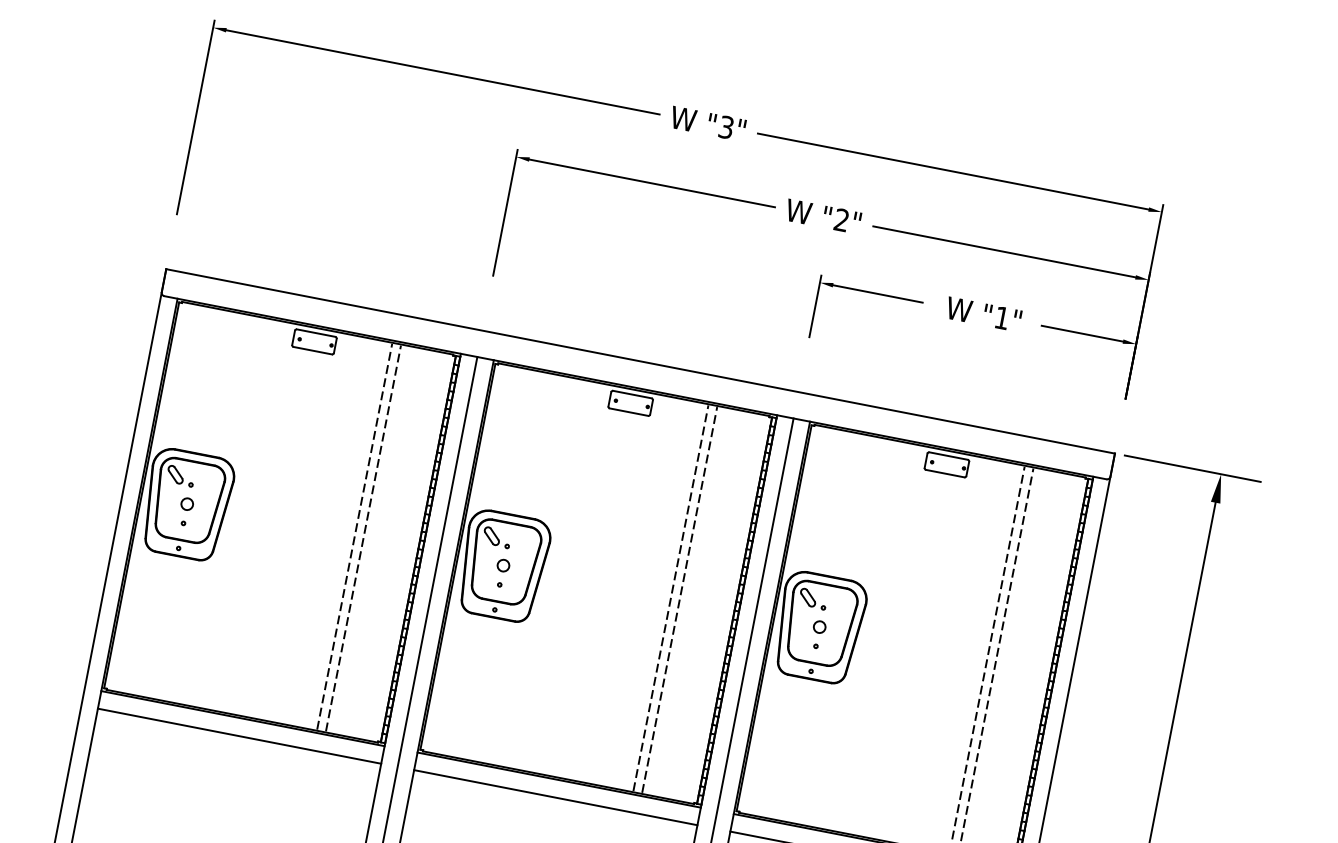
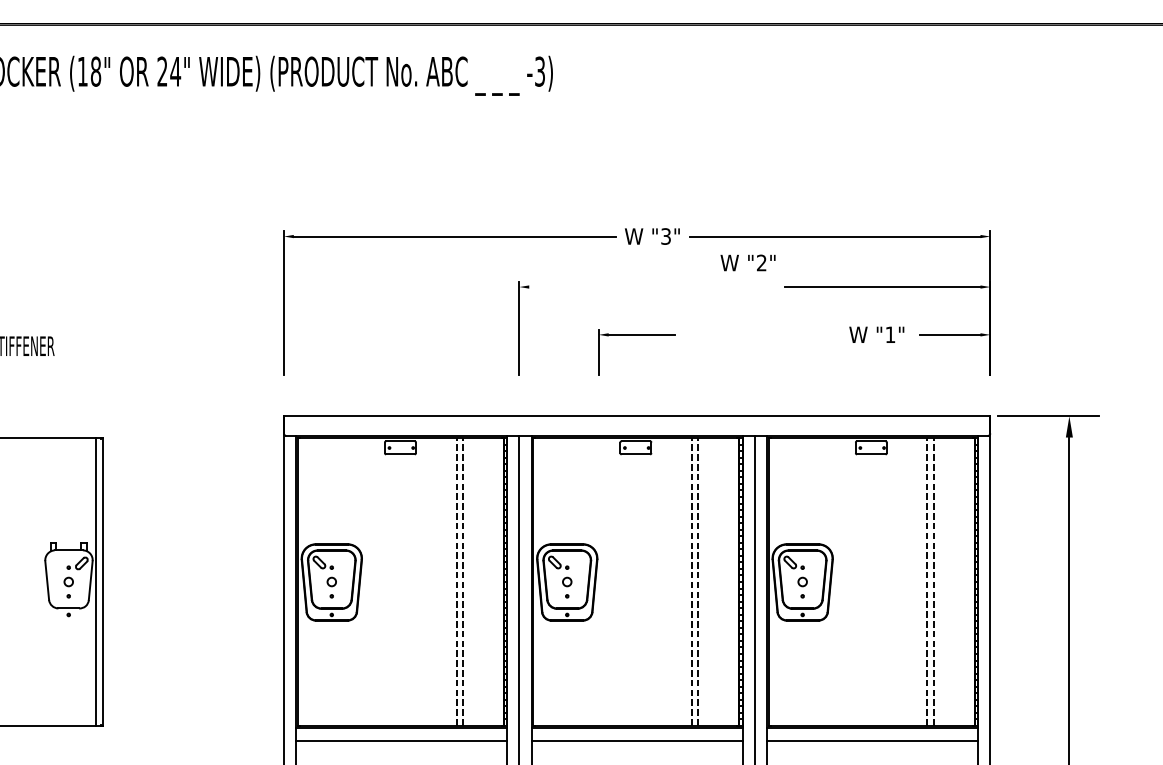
line: (651, 183) -> (620, 287), removed
text: (822, 215) -> (747, 262), moved
part: (870, 293) -> (636, 335), moved

